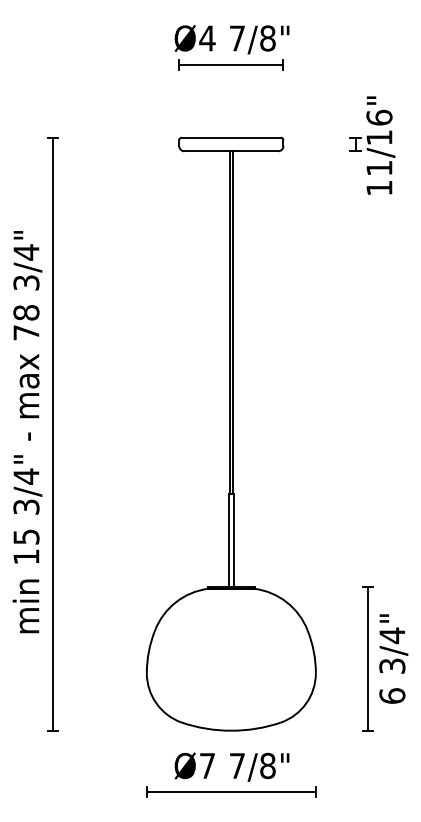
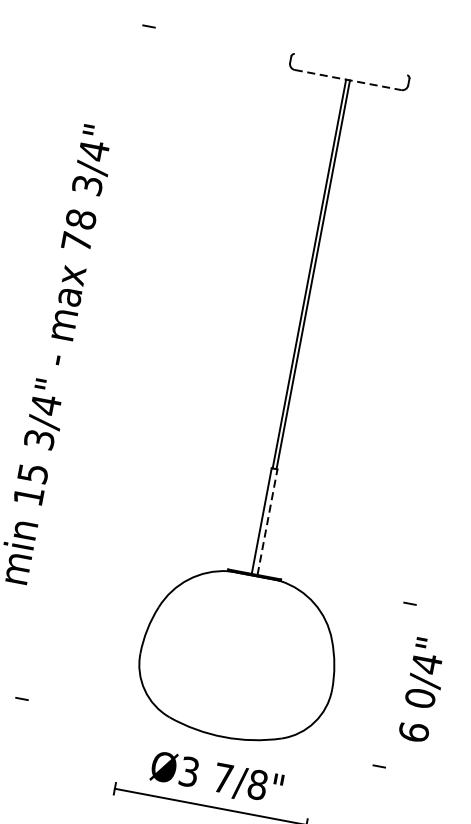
line: (230, 137) -> (350, 64), removed
line: (231, 151) -> (348, 80), solid -> dashed
line: (53, 433) -> (85, 361), removed
line: (233, 540) -> (267, 521), solid -> dashed
line: (368, 658) -> (394, 684), removed
text: (392, 665) -> (420, 697), 3/4" -> 0/4"
text: (207, 765) -> (189, 771), Ø7 -> Ø3

